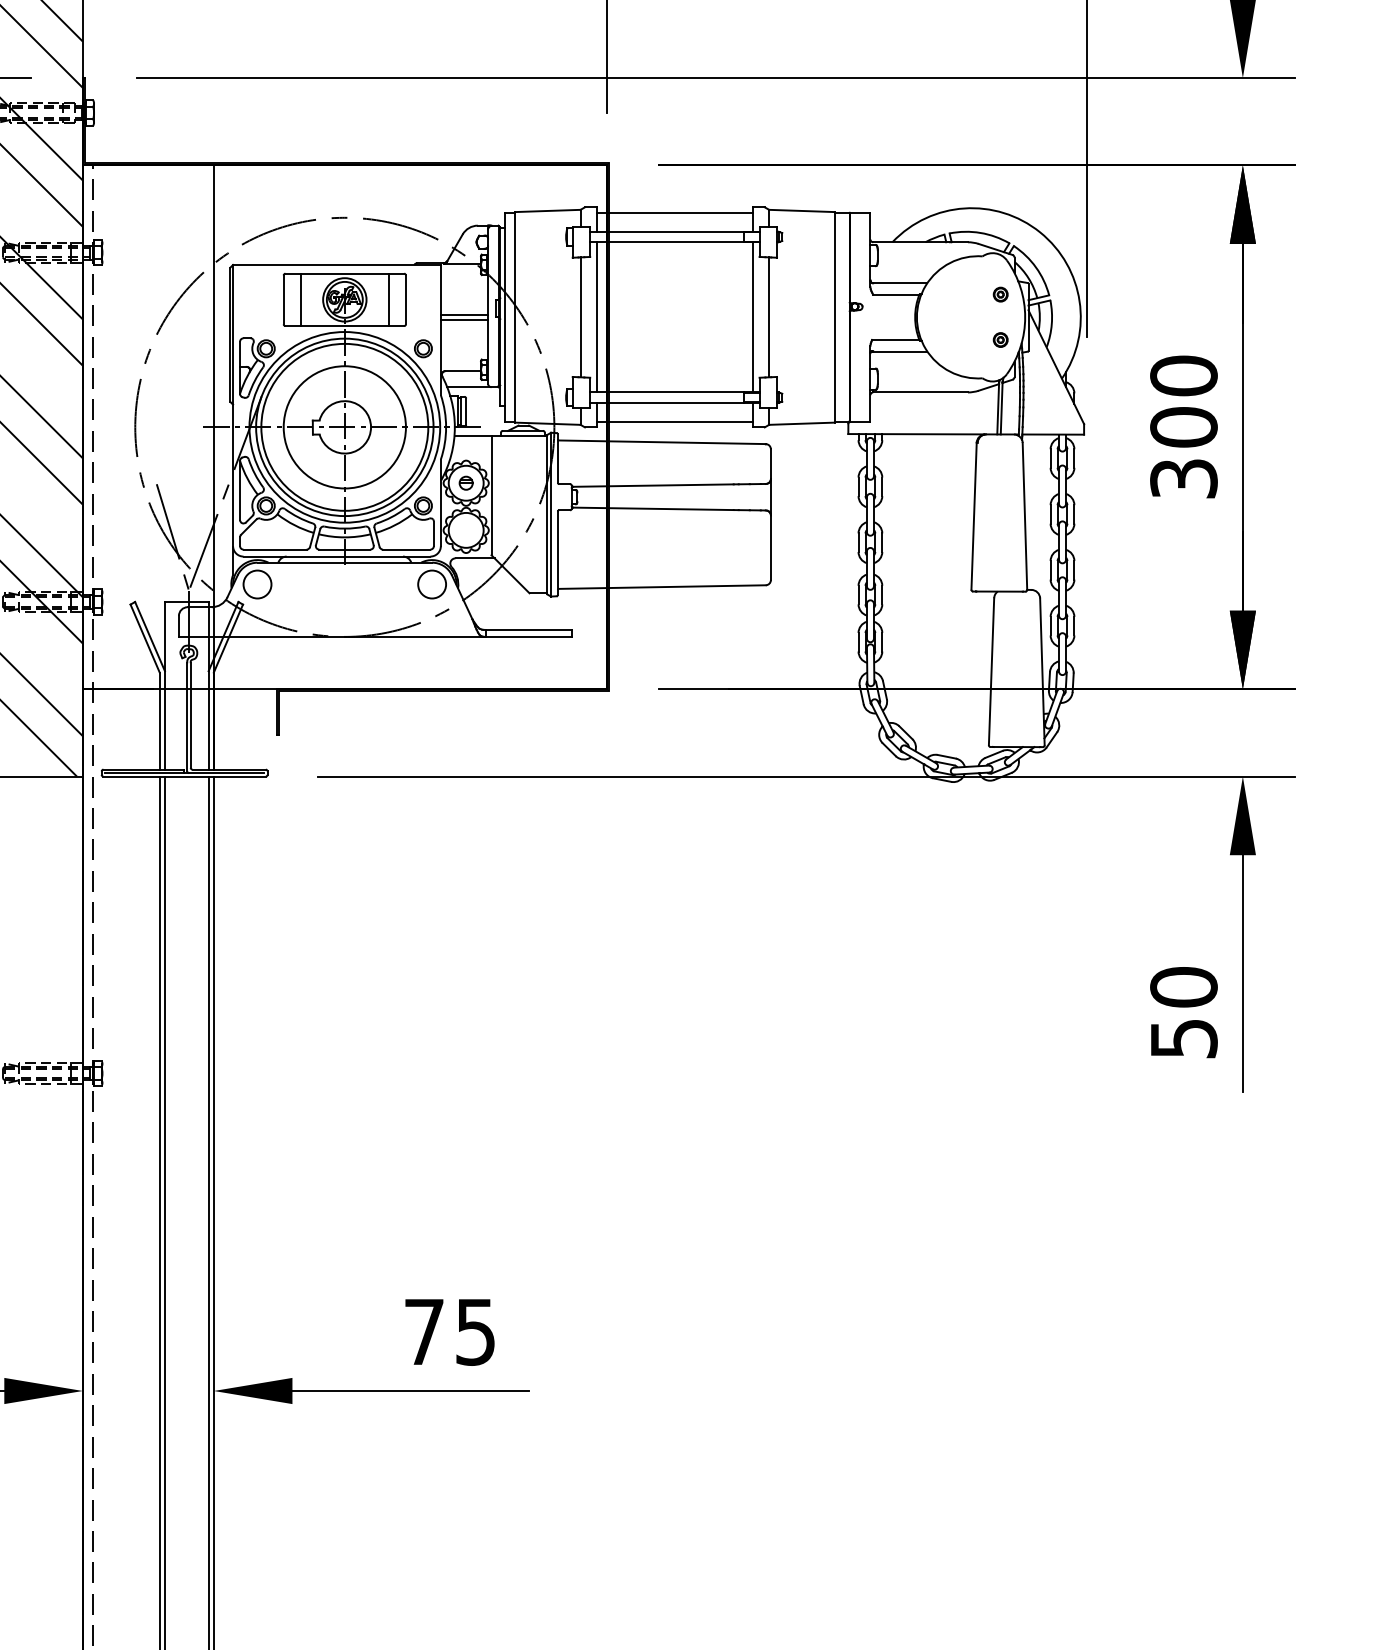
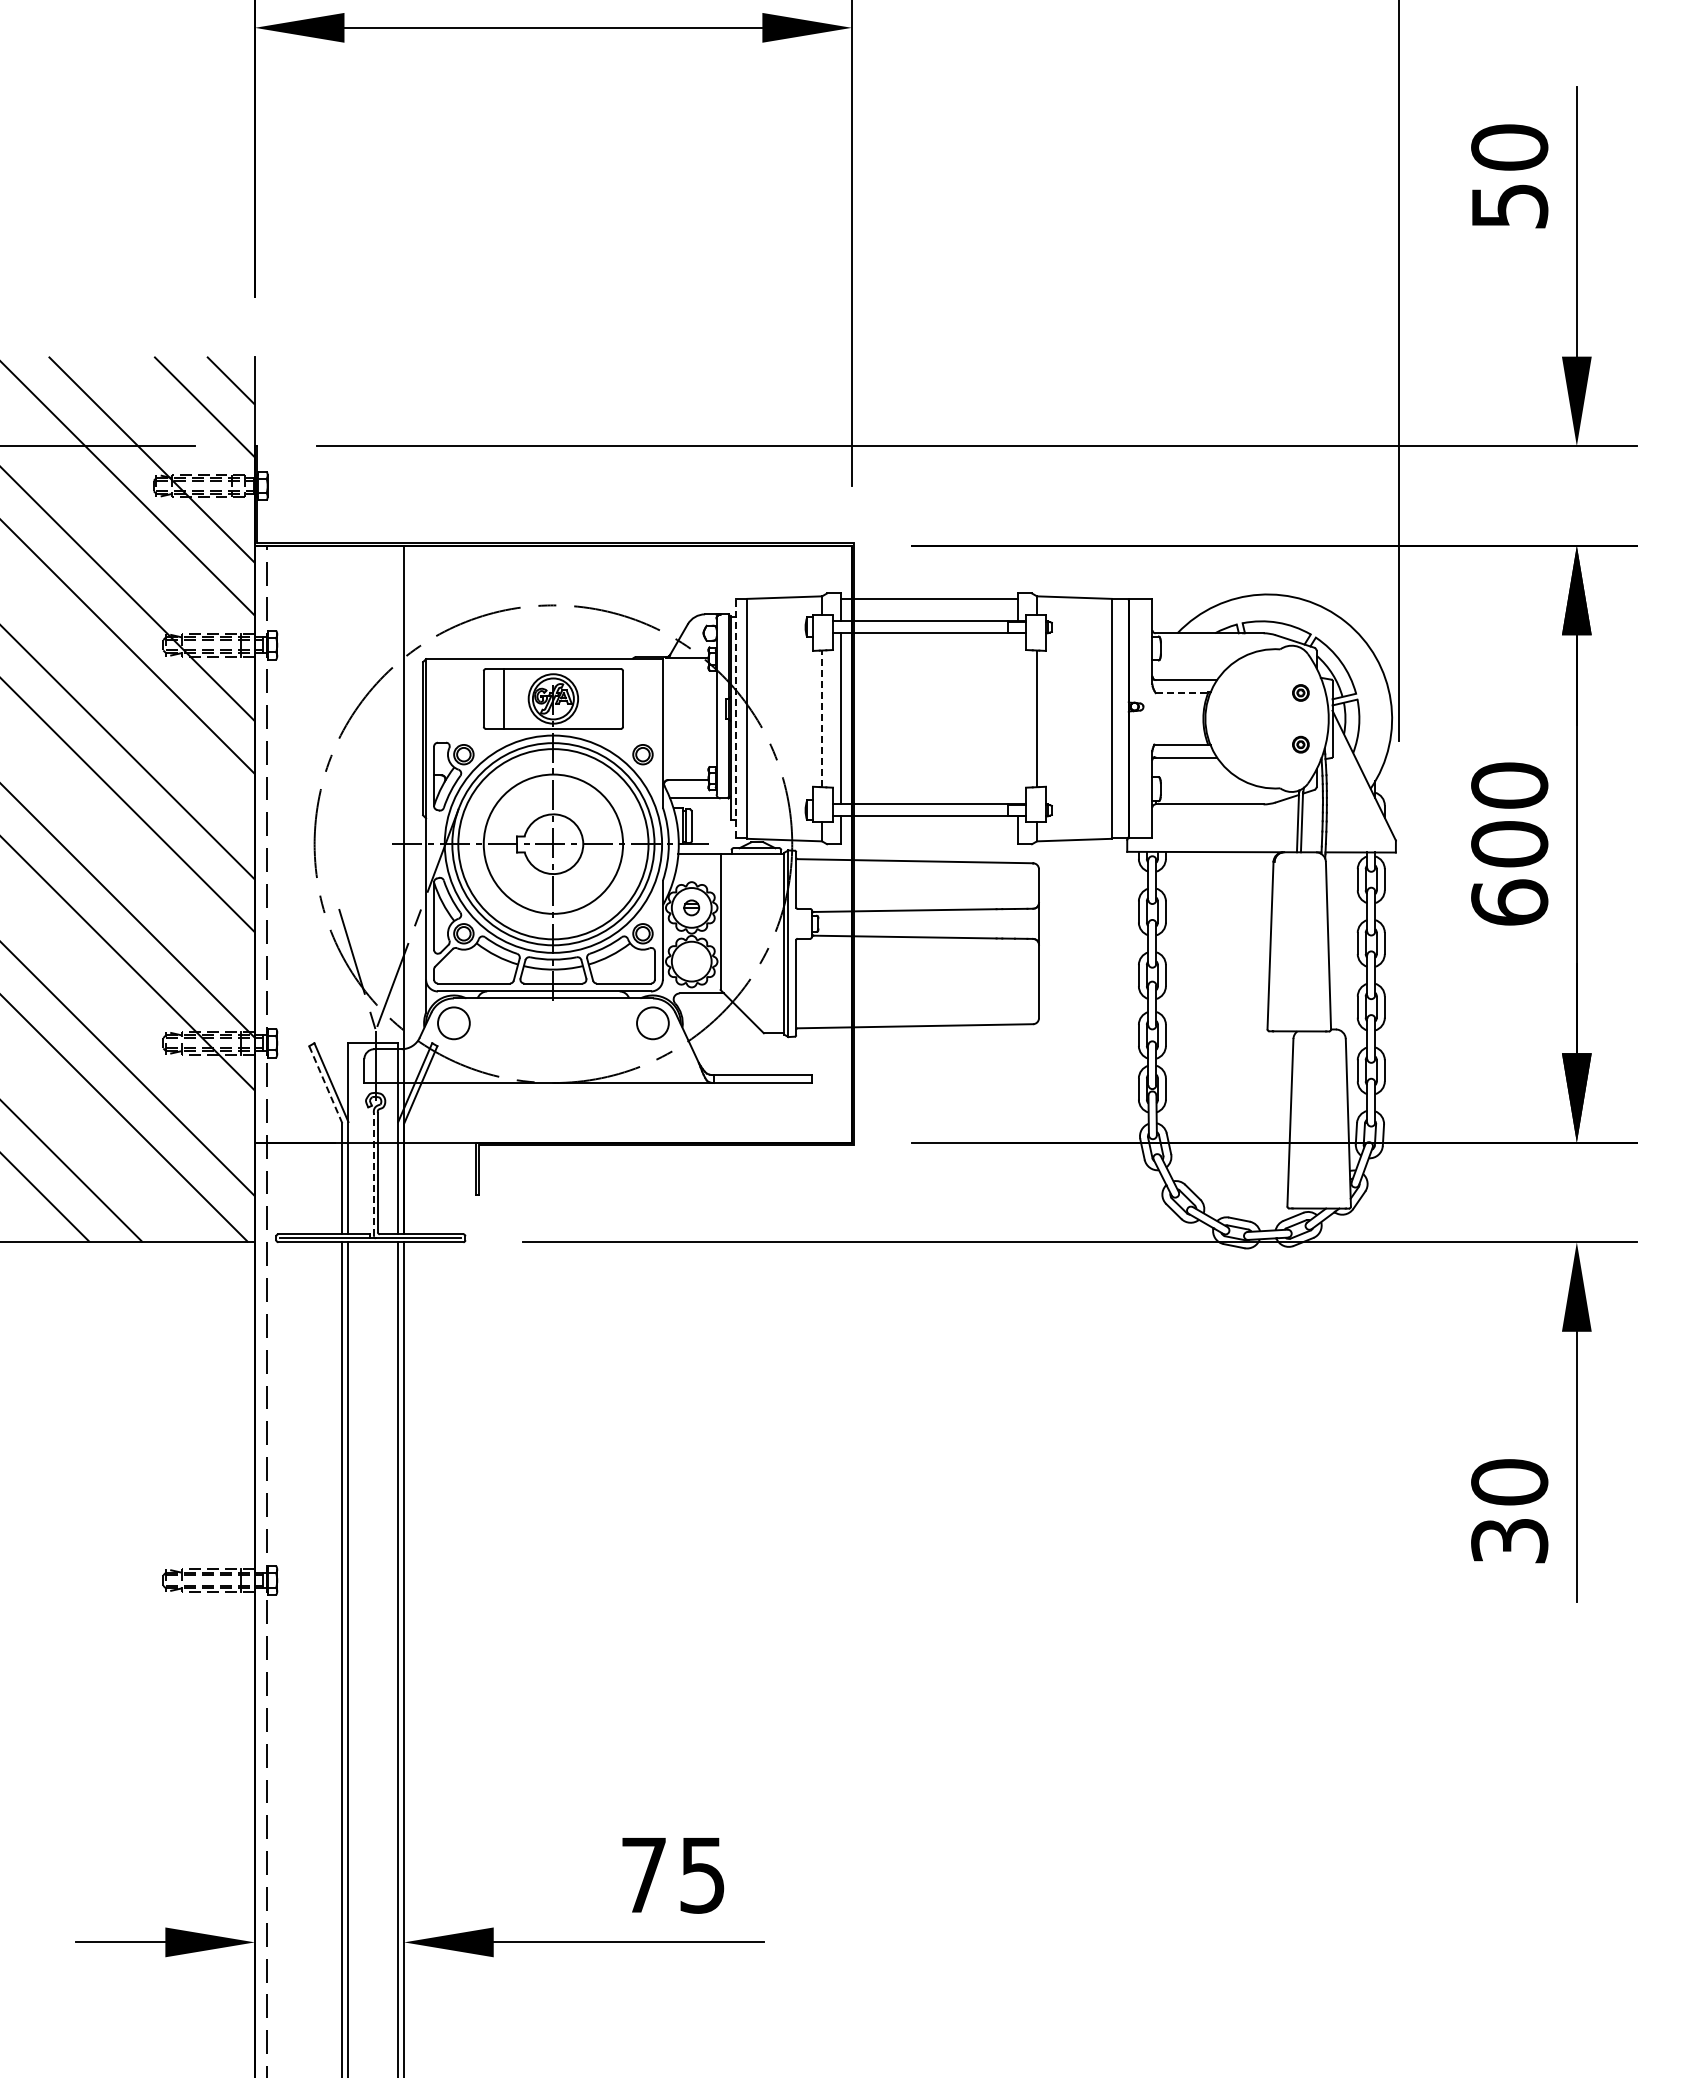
line: (896, 295) -> (1182, 693), solid -> dashed
line: (388, 299) -> (603, 698), removed
line: (464, 314) -> (689, 715), removed
line: (504, 317) -> (735, 718), solid -> dashed
line: (580, 317) -> (822, 718), solid -> dashed
line: (752, 317) -> (1018, 718), removed
line: (464, 319) -> (689, 721), removed
line: (674, 422) -> (929, 838), removed
text: (1183, 478) -> (1509, 902), 300 -> 600
line: (145, 639) -> (326, 1085), solid -> dashed
line: (186, 717) -> (373, 1174), solid -> dashed
text: (1183, 1039) -> (1509, 1541), 50 -> 30

